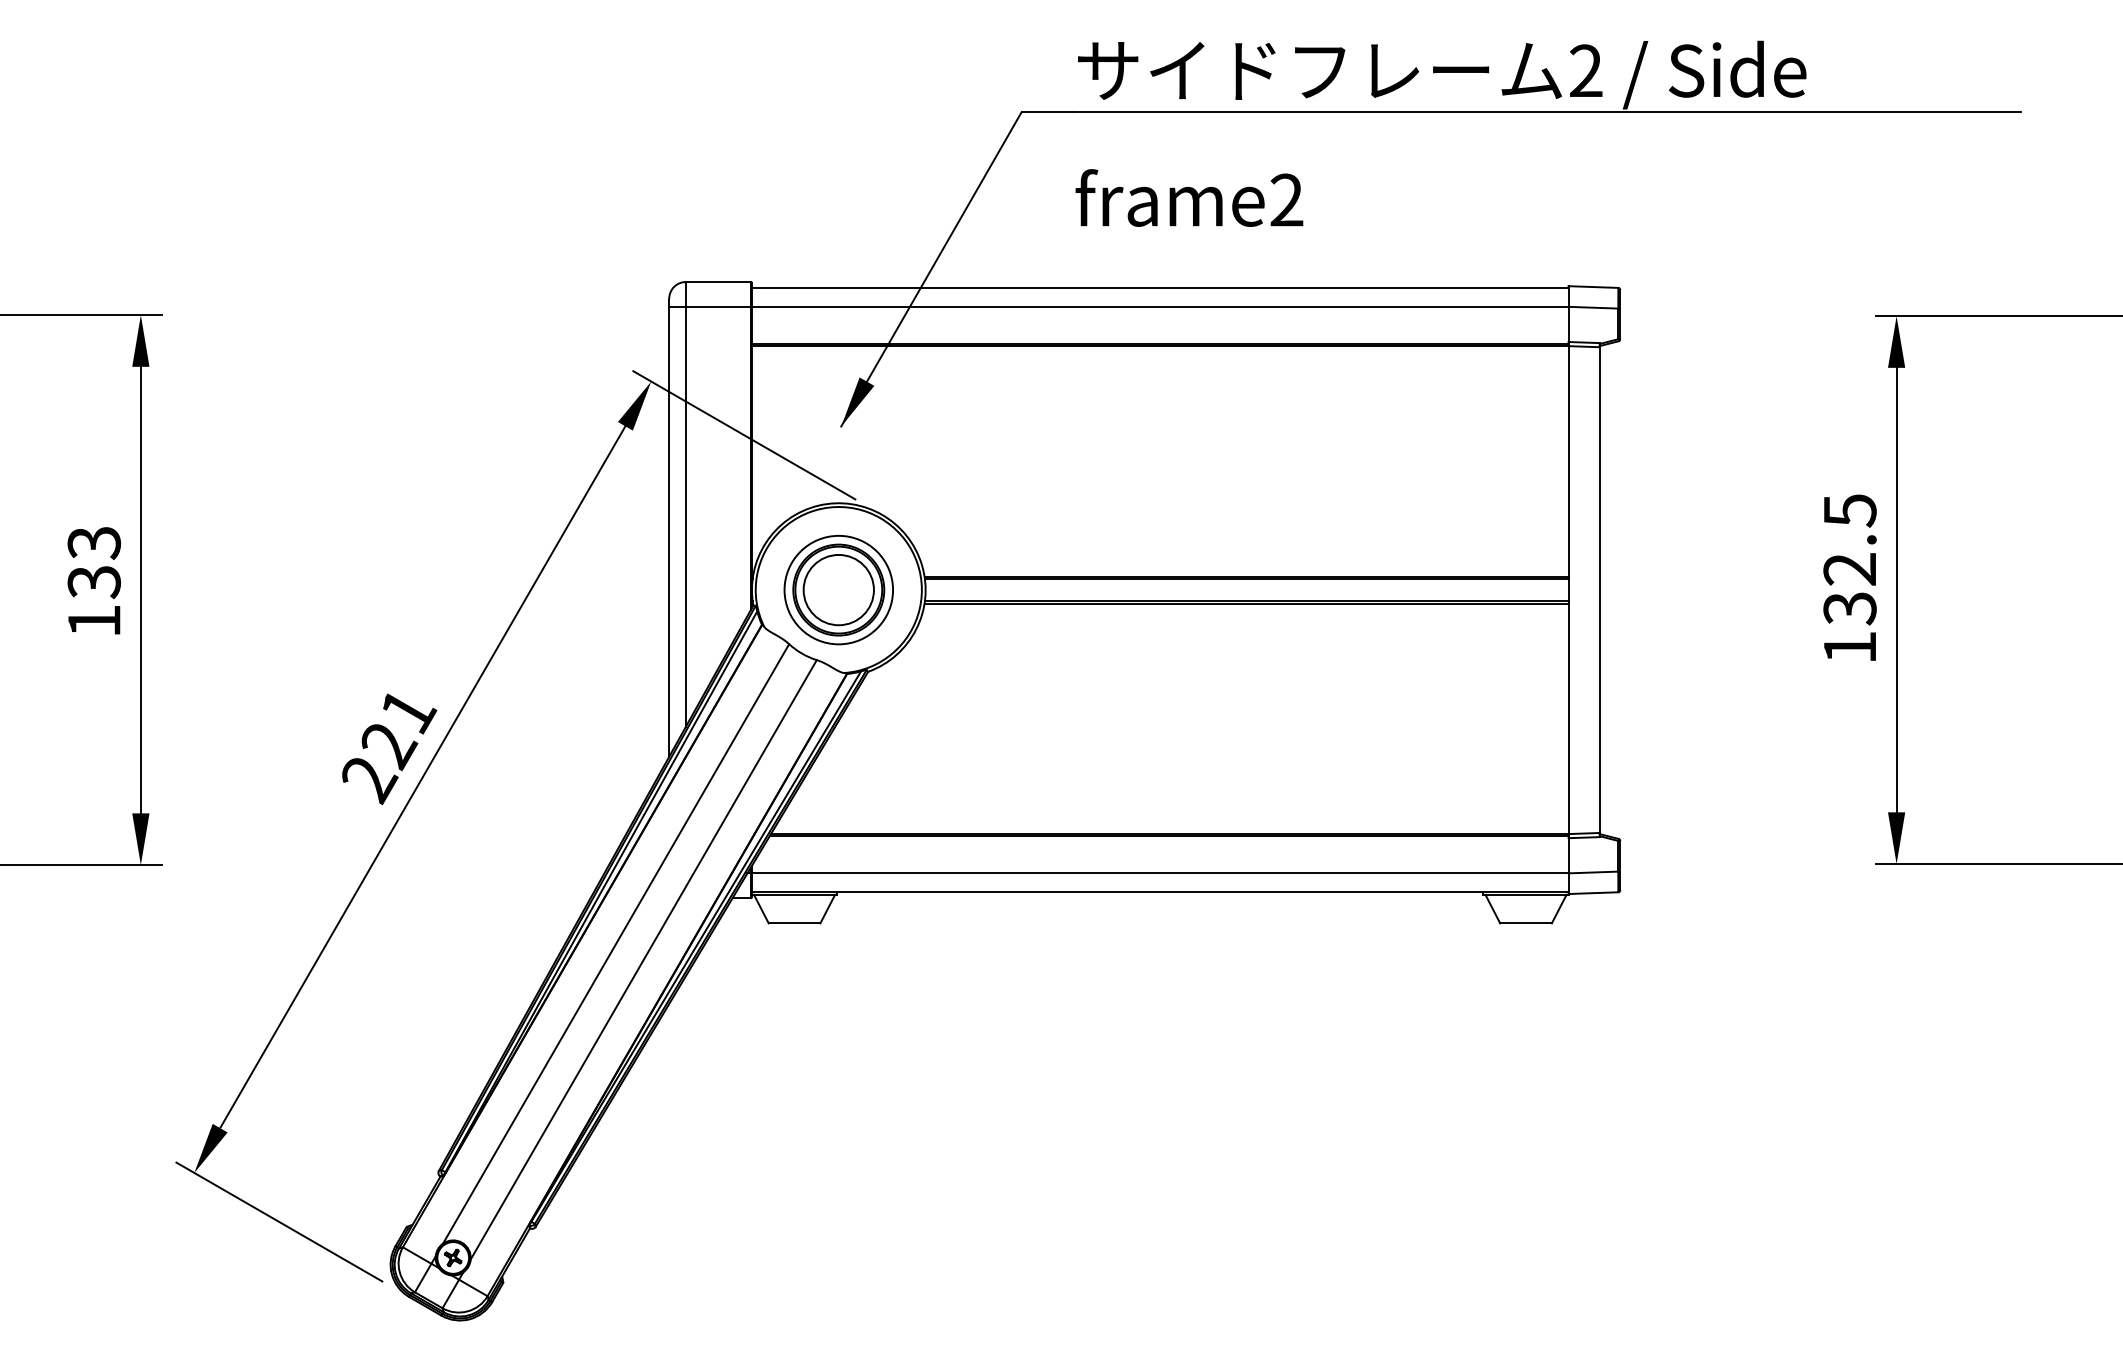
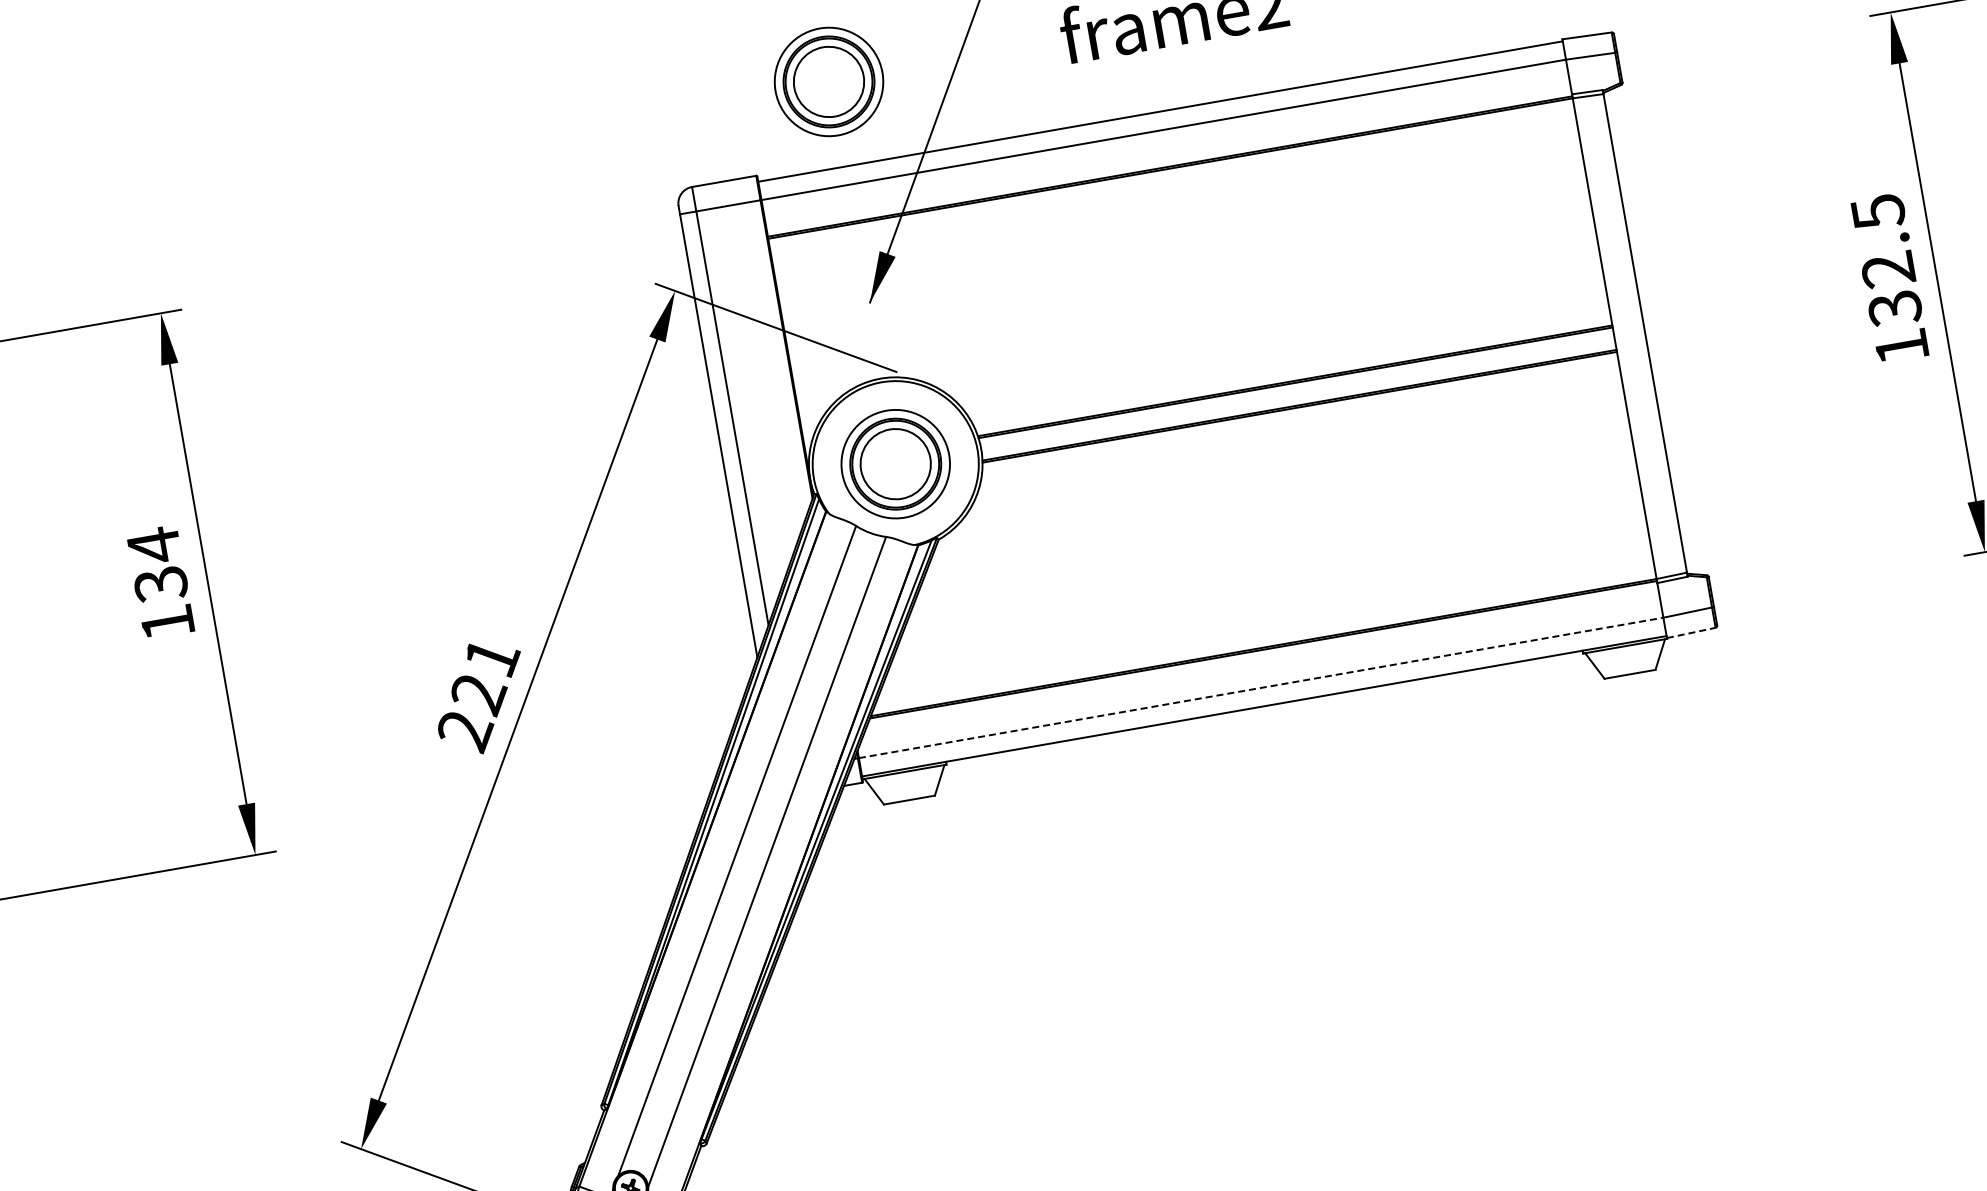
part: (838, 202) -> (828, 82), added
text: (94, 542) -> (154, 545), 133 -> 134
line: (1160, 873) -> (1261, 688), solid -> dashed
line: (1593, 893) -> (1691, 633), solid -> dashed

